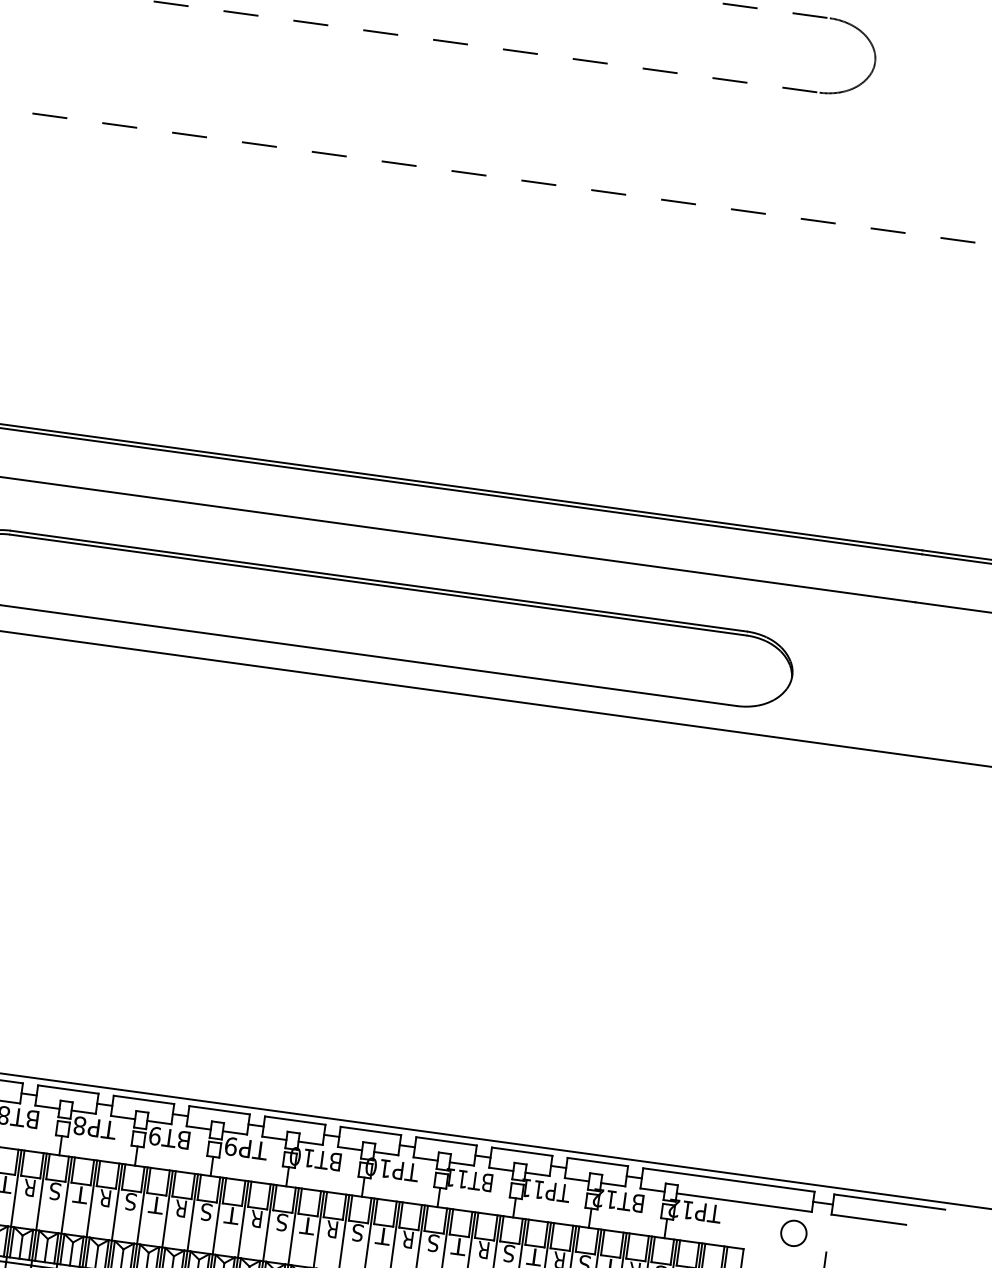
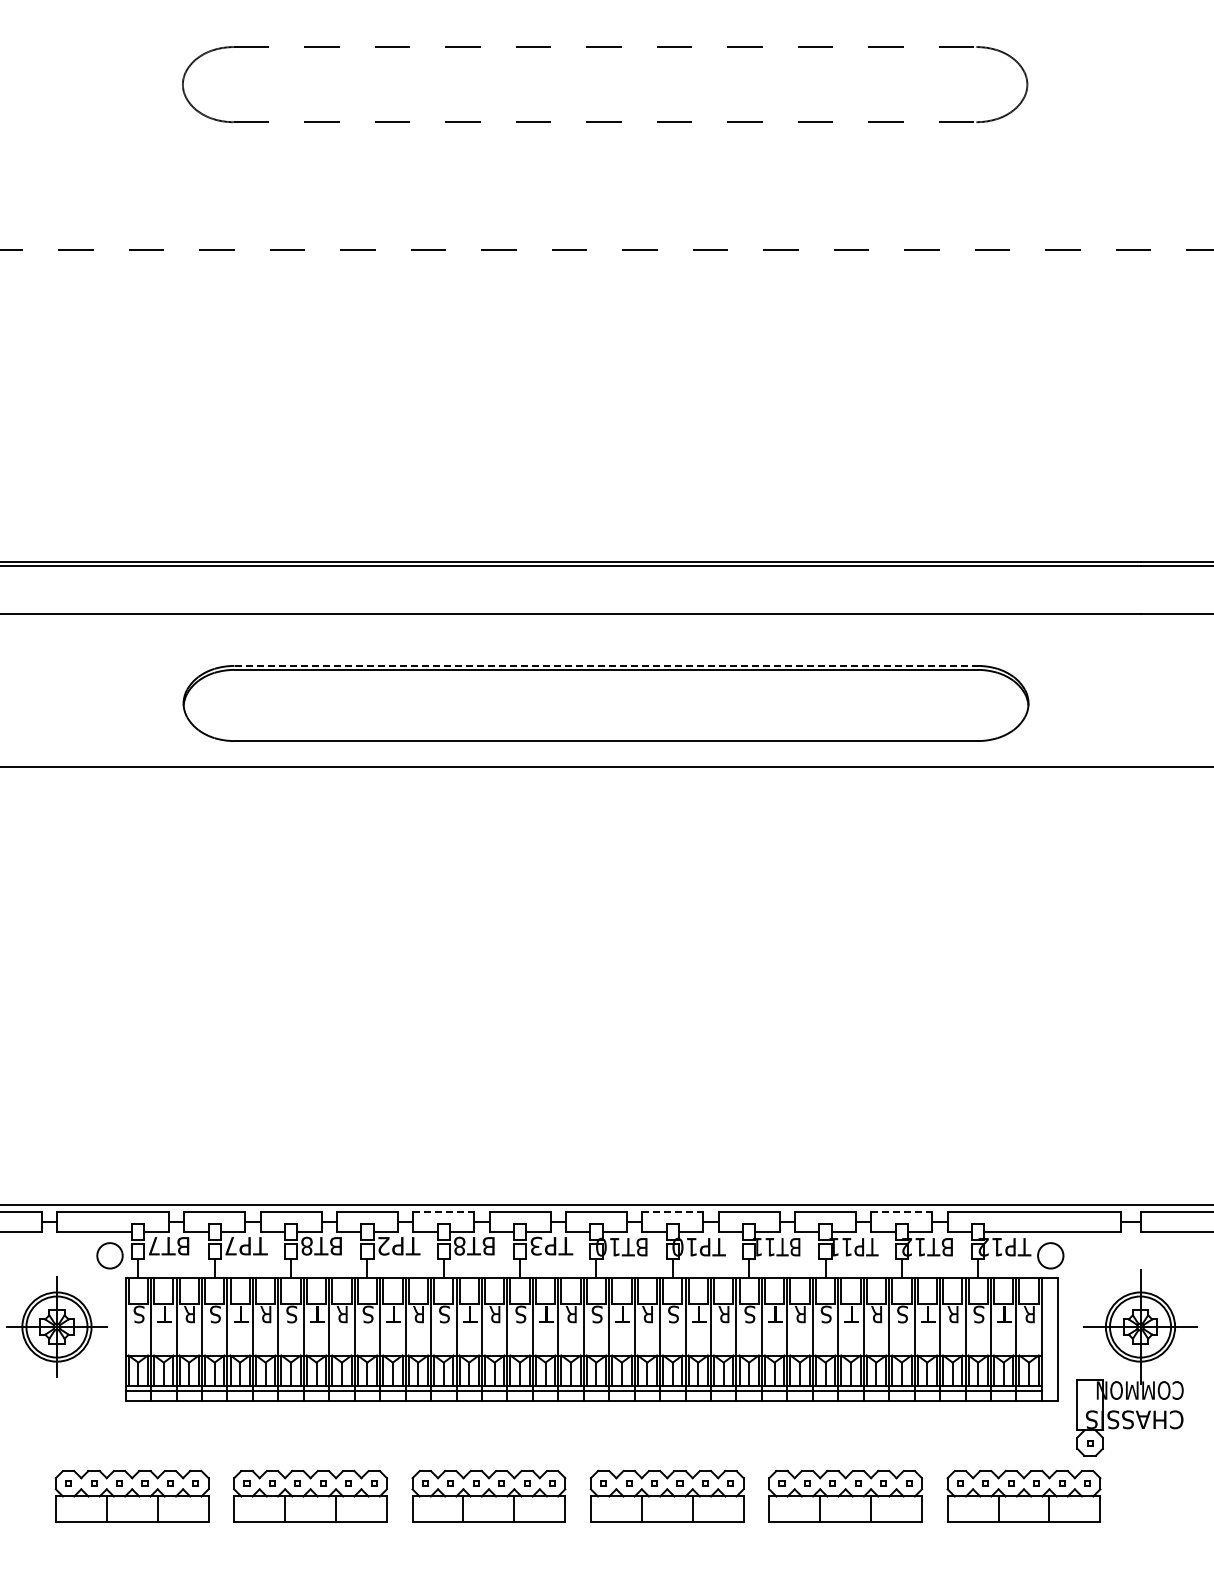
line: (379, 580) -> (606, 665), solid -> dashed
line: (143, 1099) -> (443, 1211), solid -> dashed
text: (79, 1125) -> (383, 1245), TP8 -> TP2
line: (370, 1130) -> (672, 1211), solid -> dashed
text: (154, 1135) -> (459, 1245), BT9 -> BT8
text: (231, 1146) -> (536, 1246), TP9 -> TP3
line: (597, 1161) -> (901, 1211), solid -> dashed
circle: (793, 1233) -> (1050, 1255), moved

